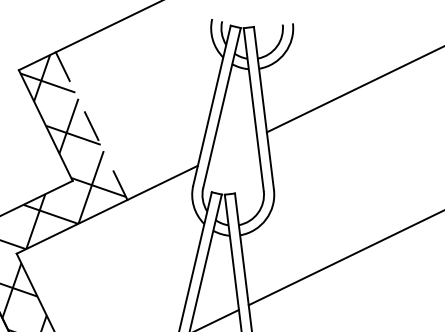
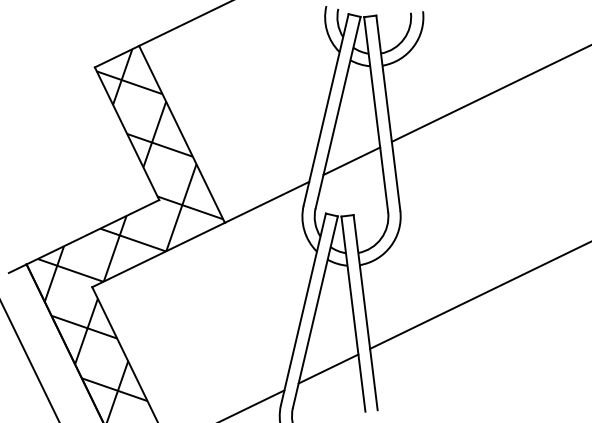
line: (91, 125) -> (181, 133), dashed -> solid
line: (233, 148) -> (351, 161), added

